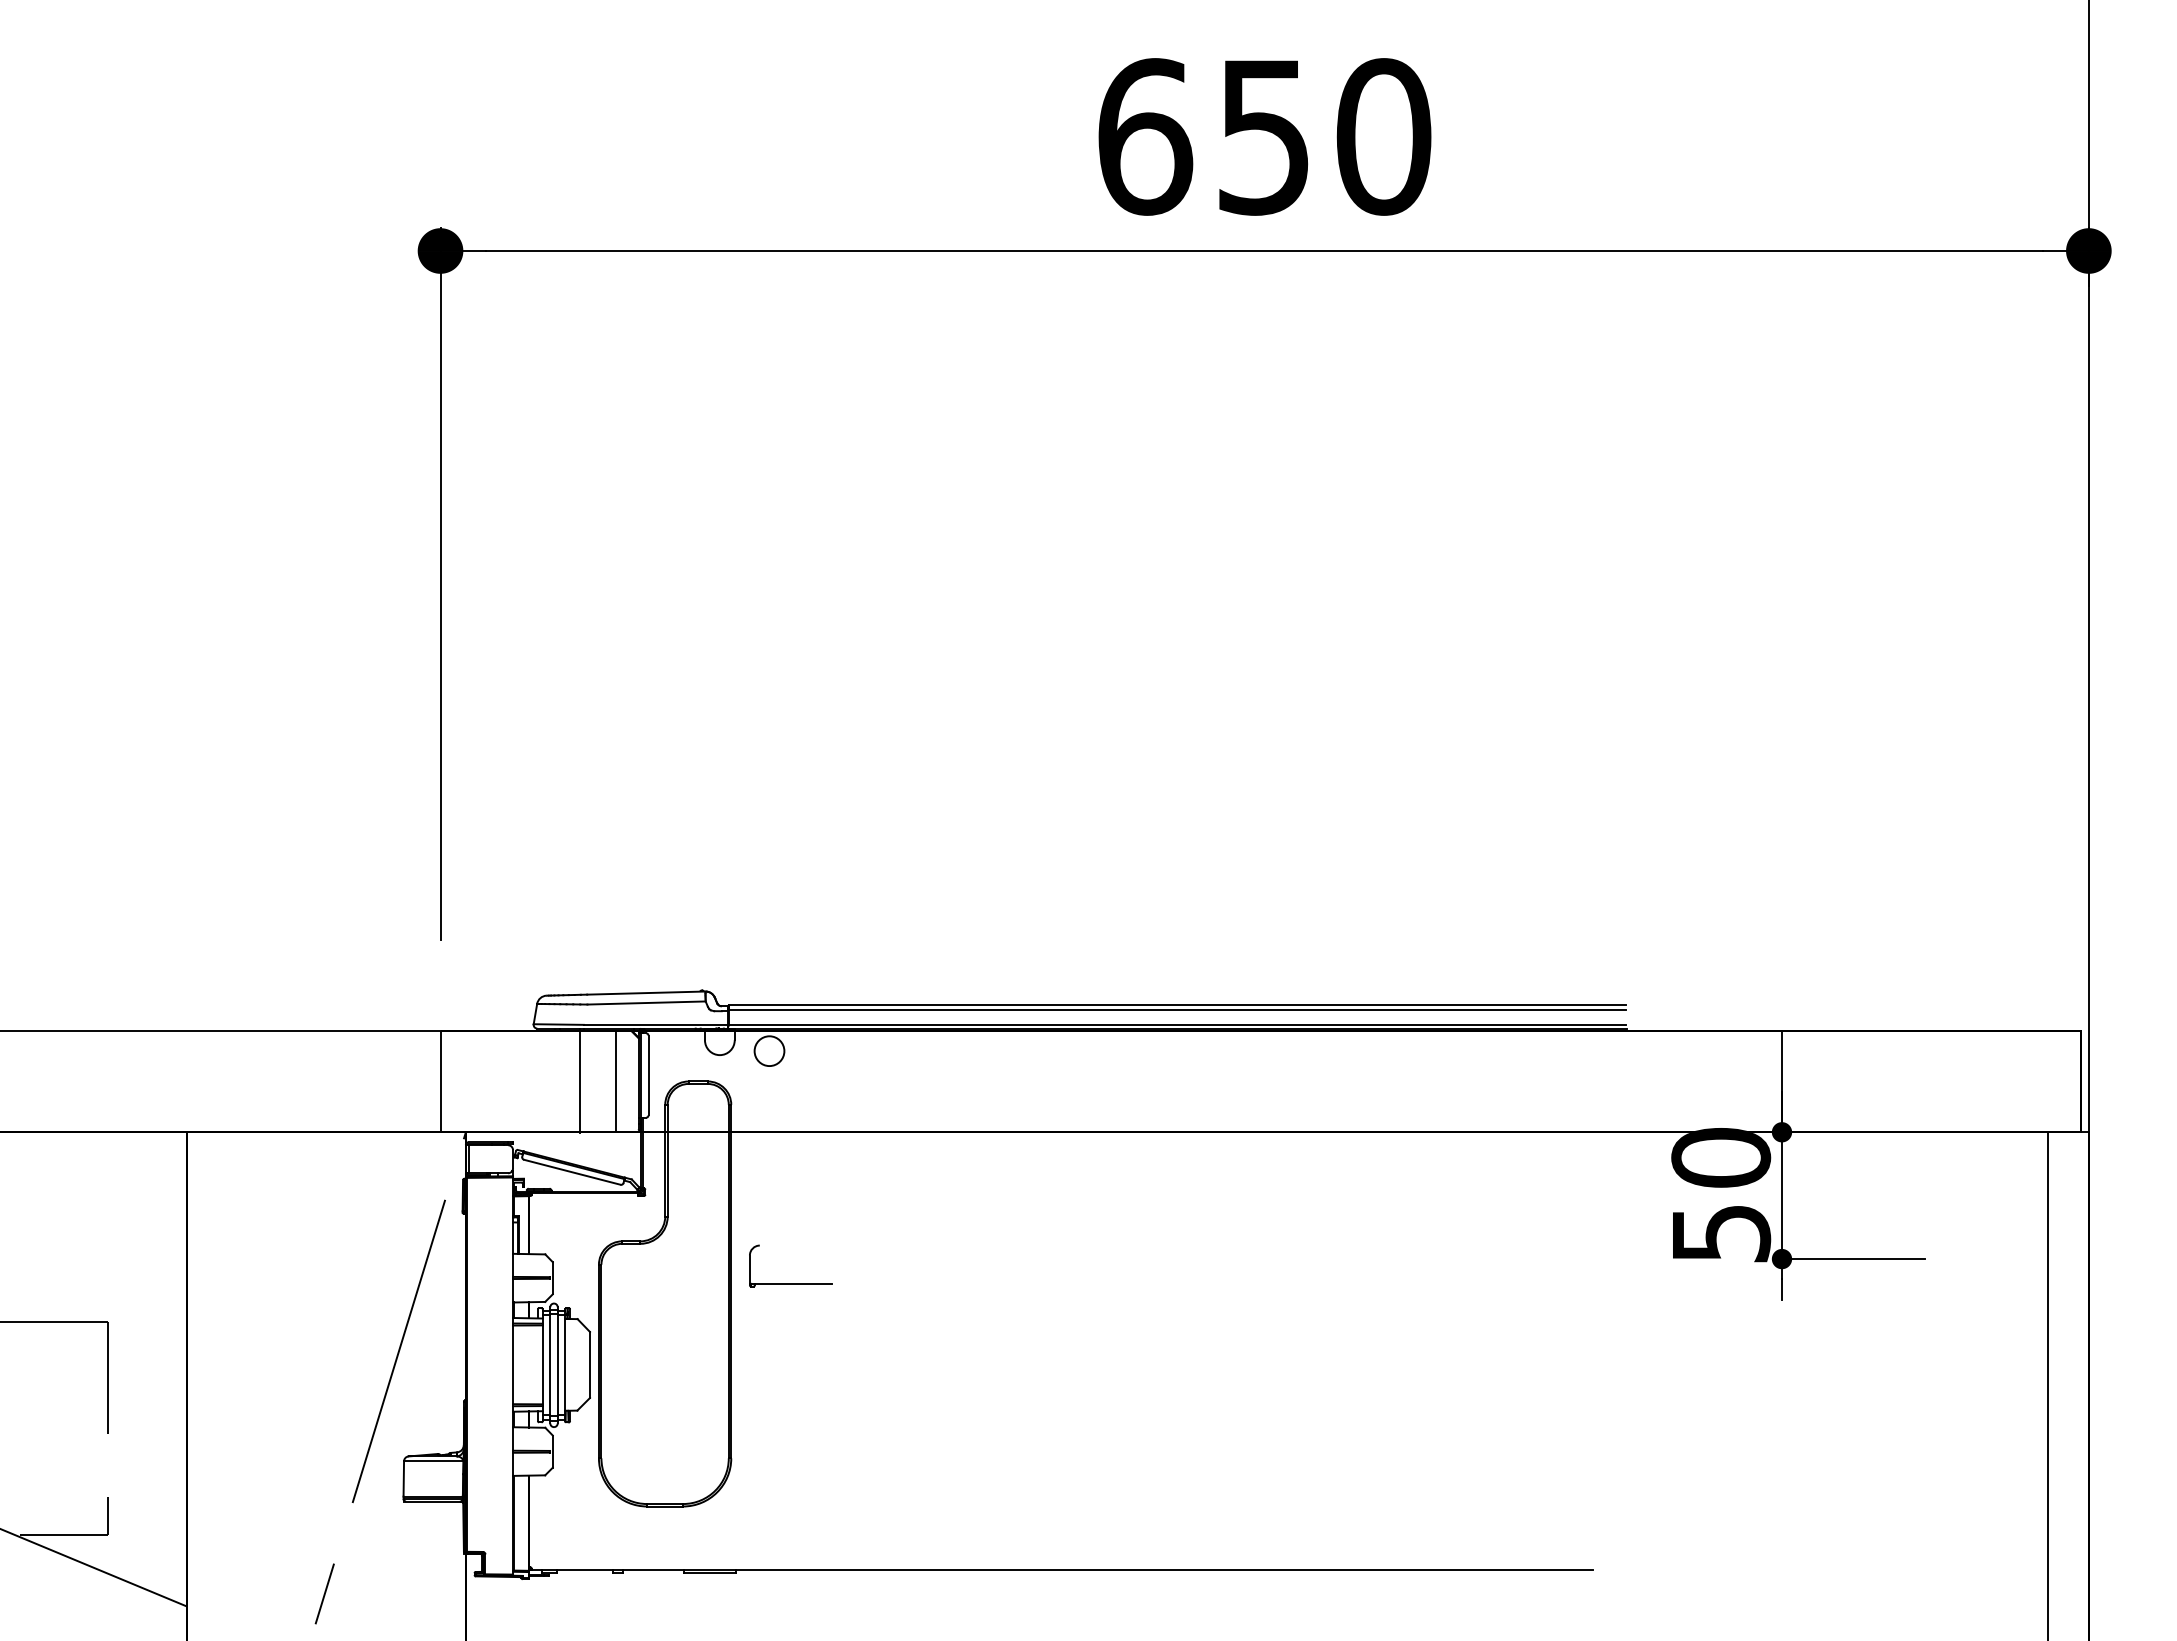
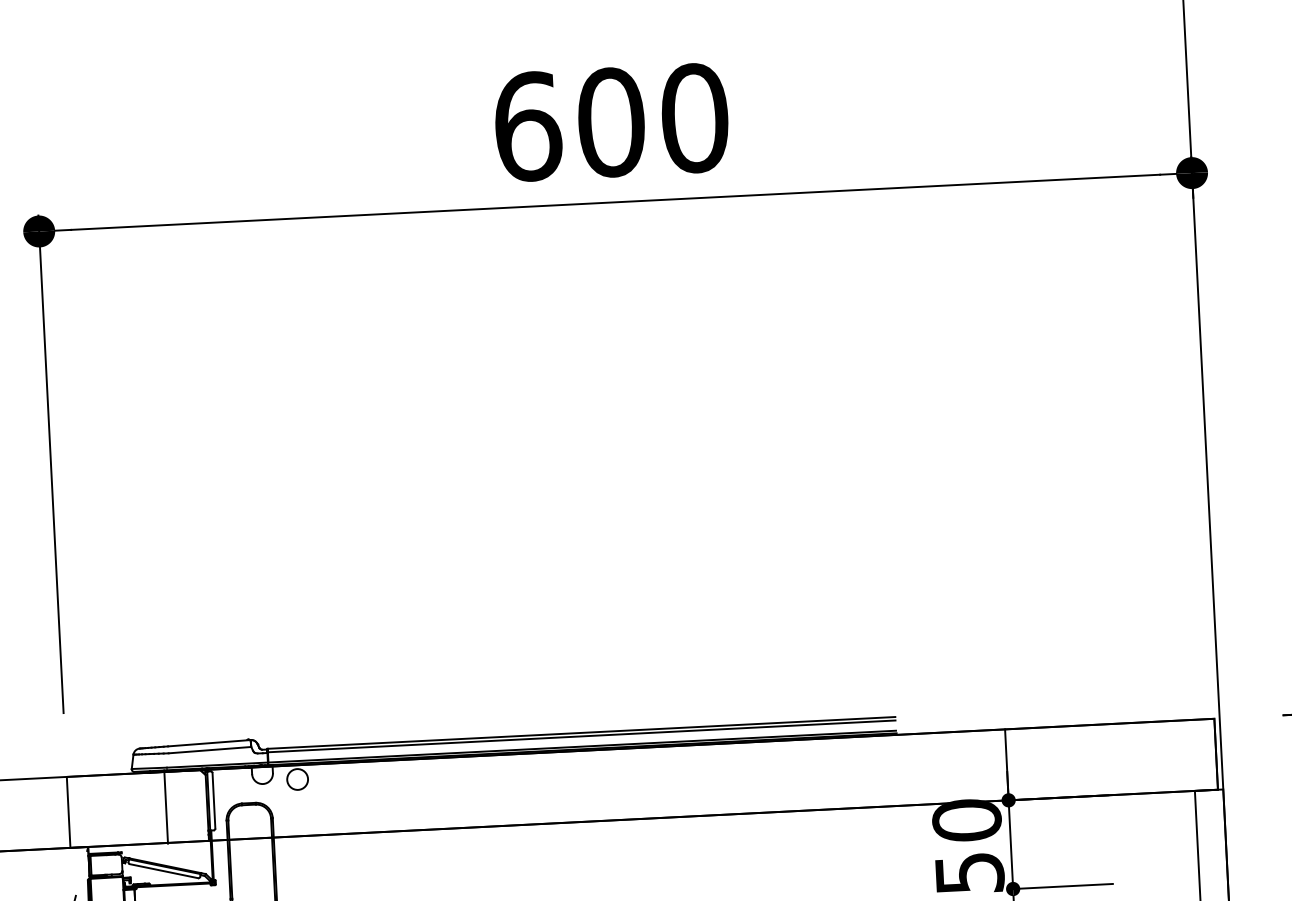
text: (1264, 136) -> (611, 122), 650 -> 600
line: (615, 1081) -> (191, 806), removed

